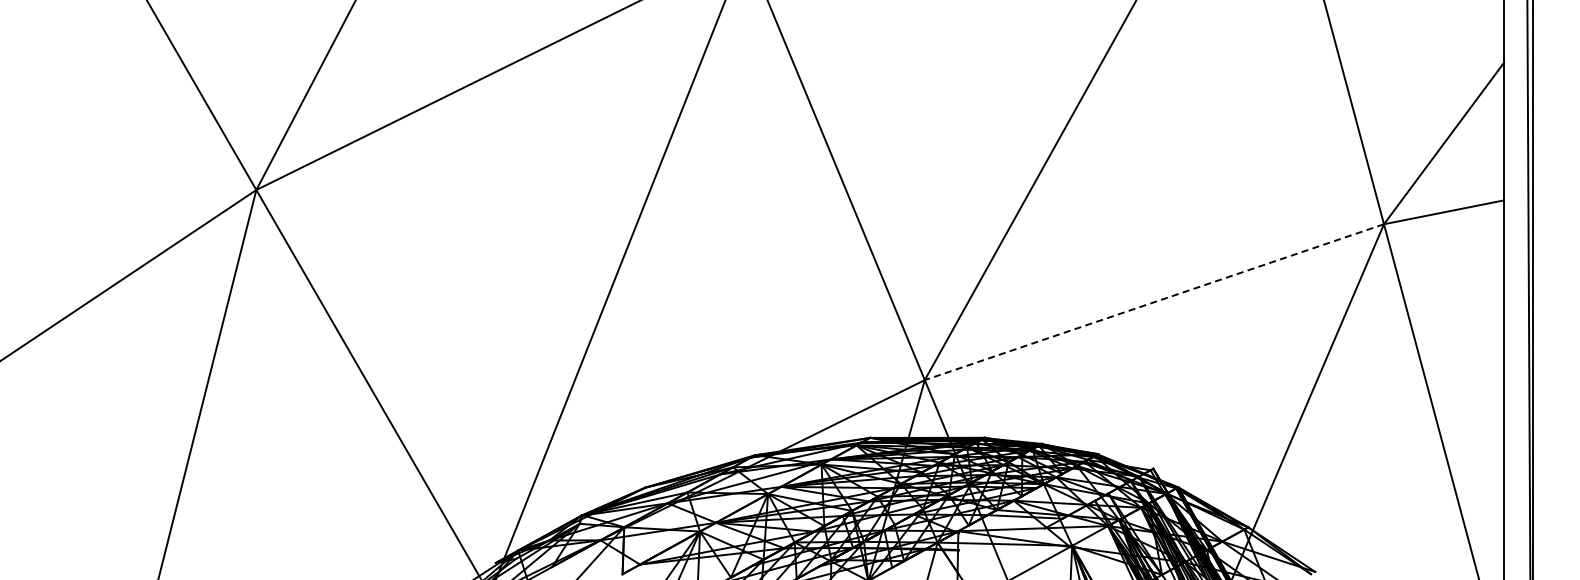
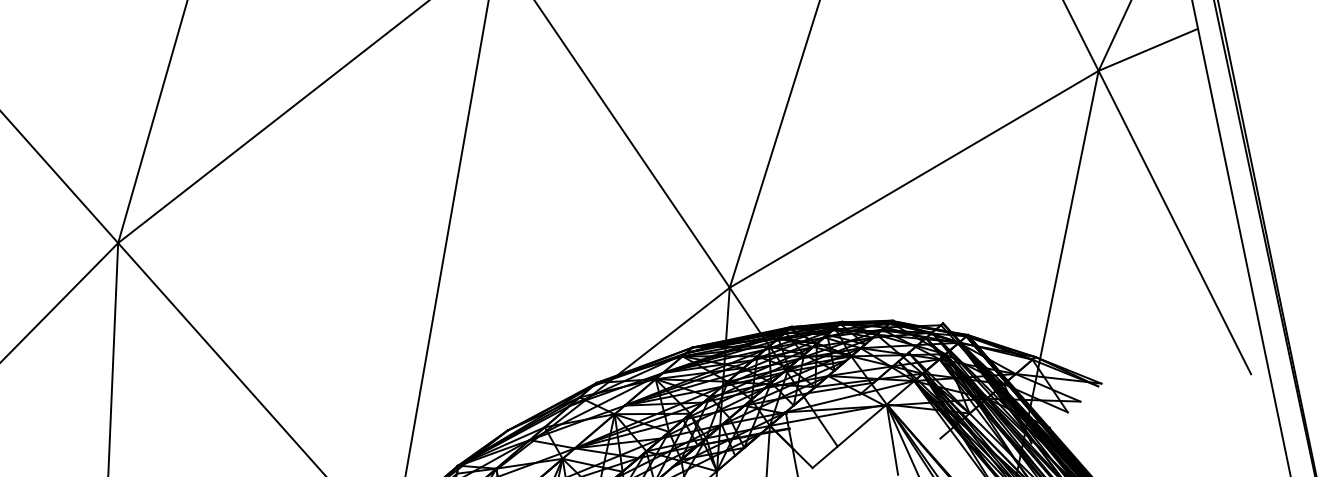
line: (1153, 302) -> (913, 179), dashed -> solid

